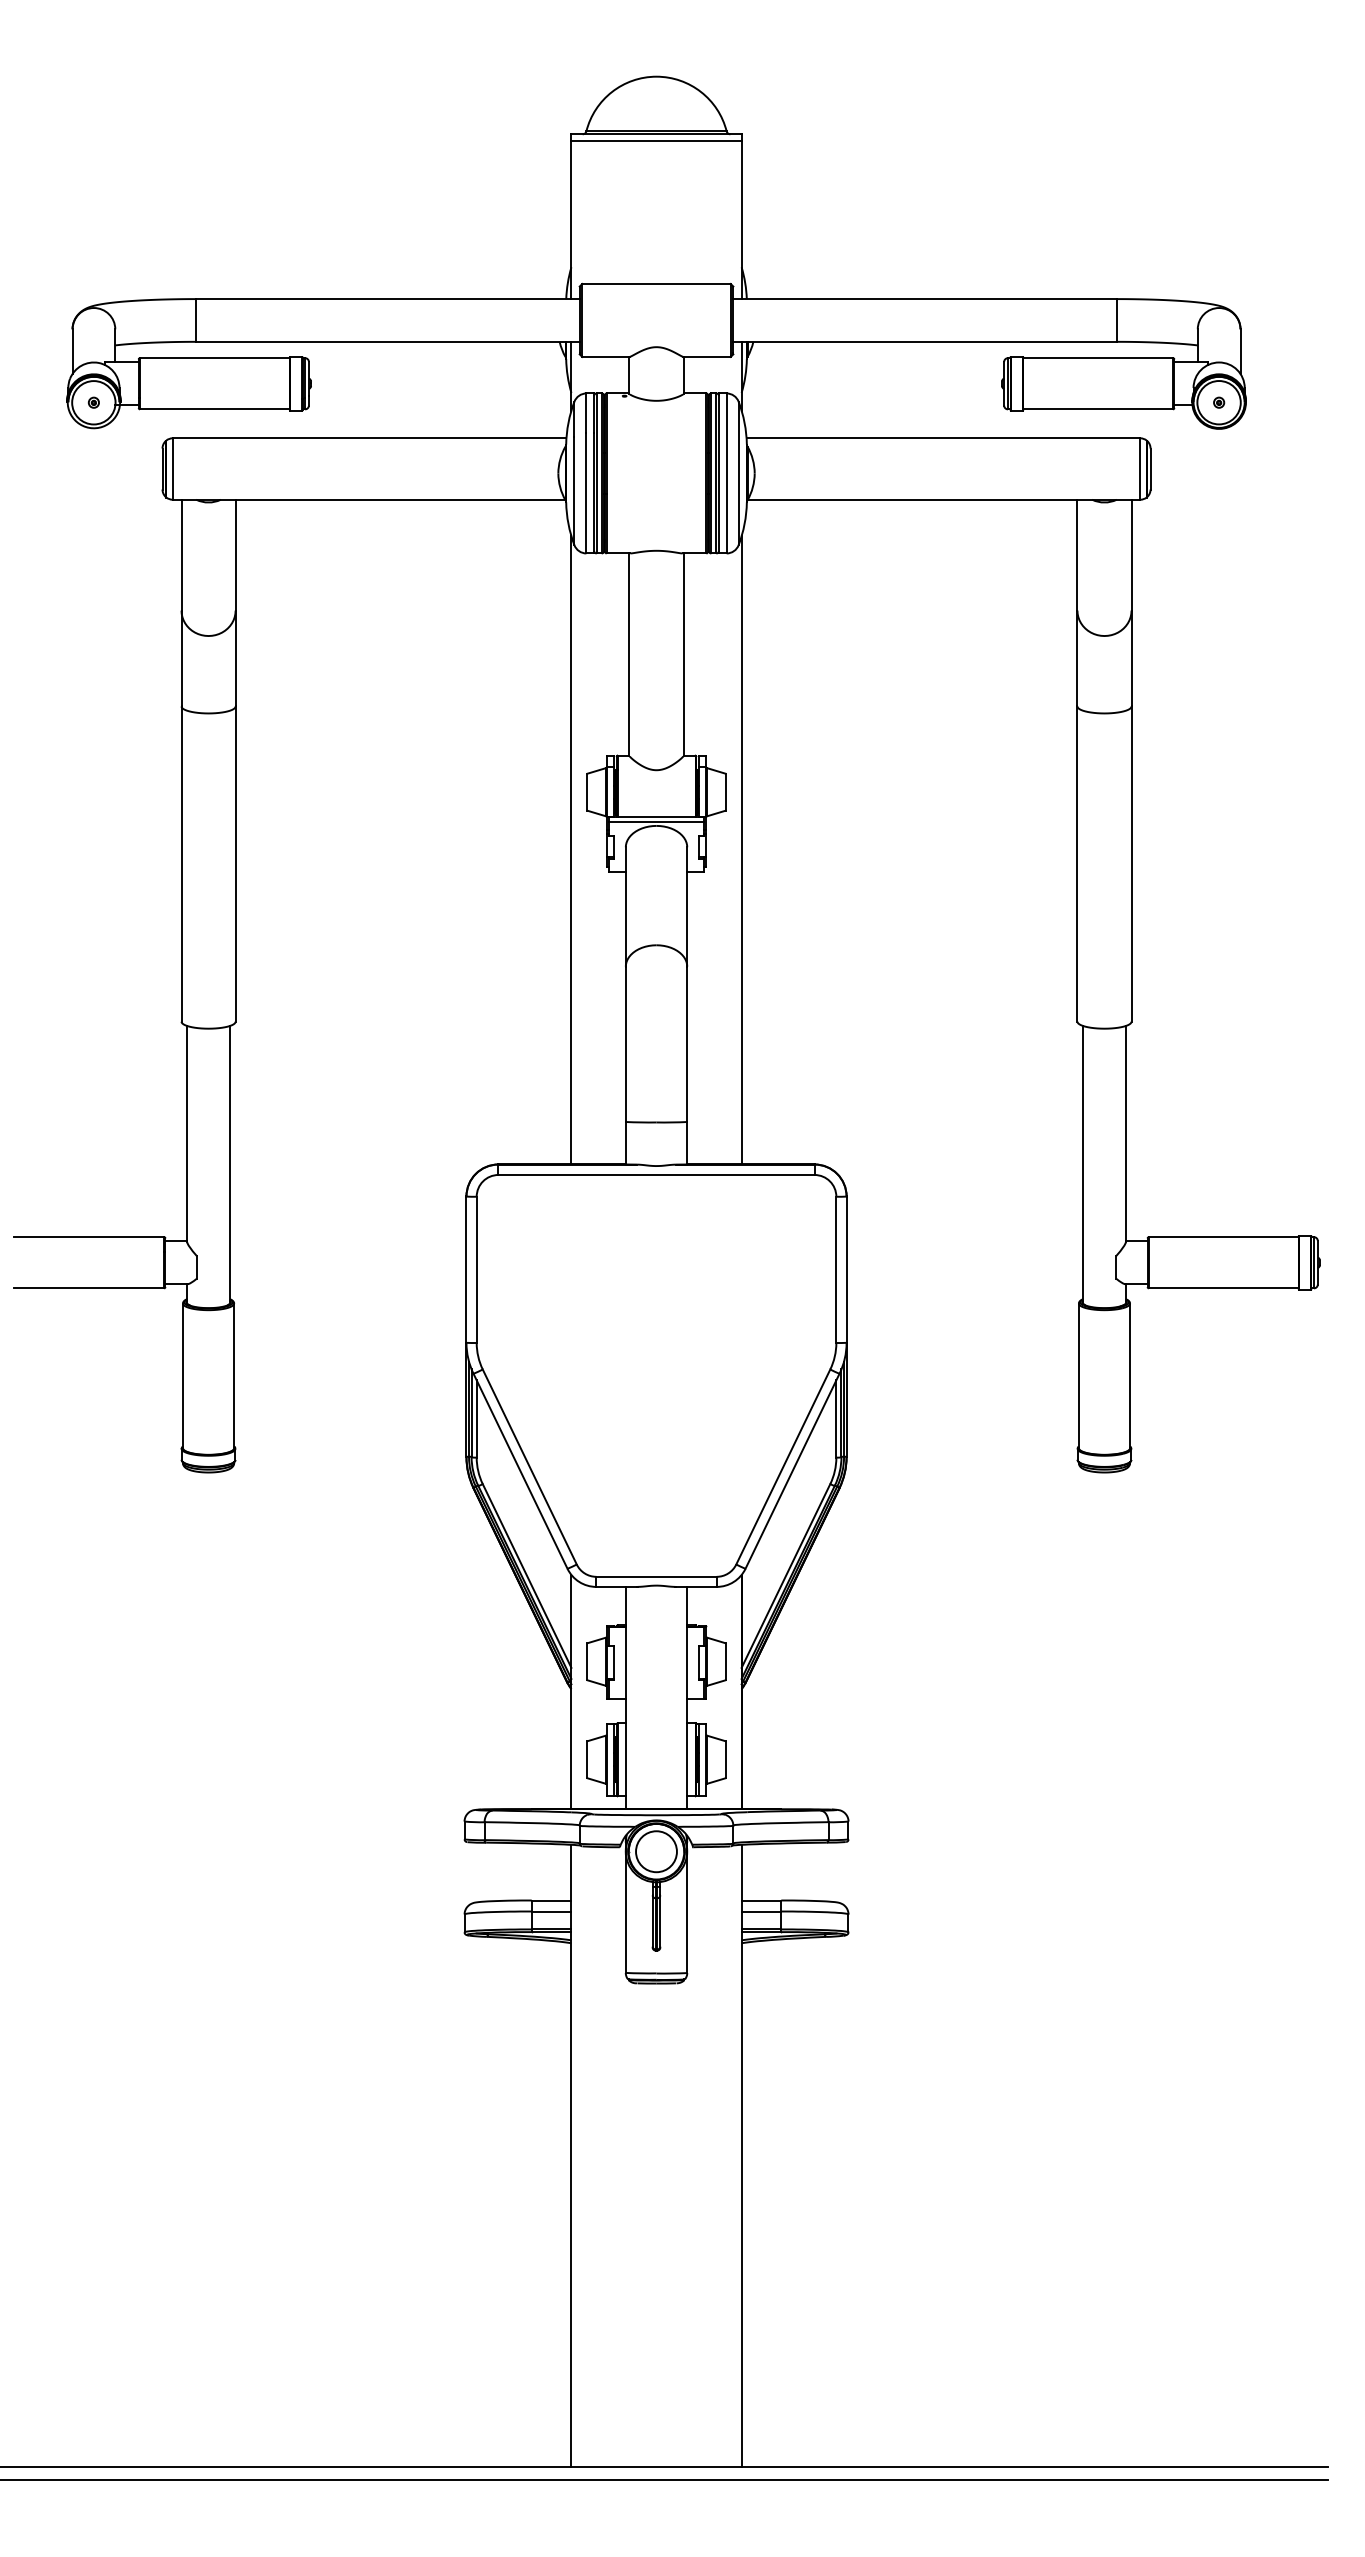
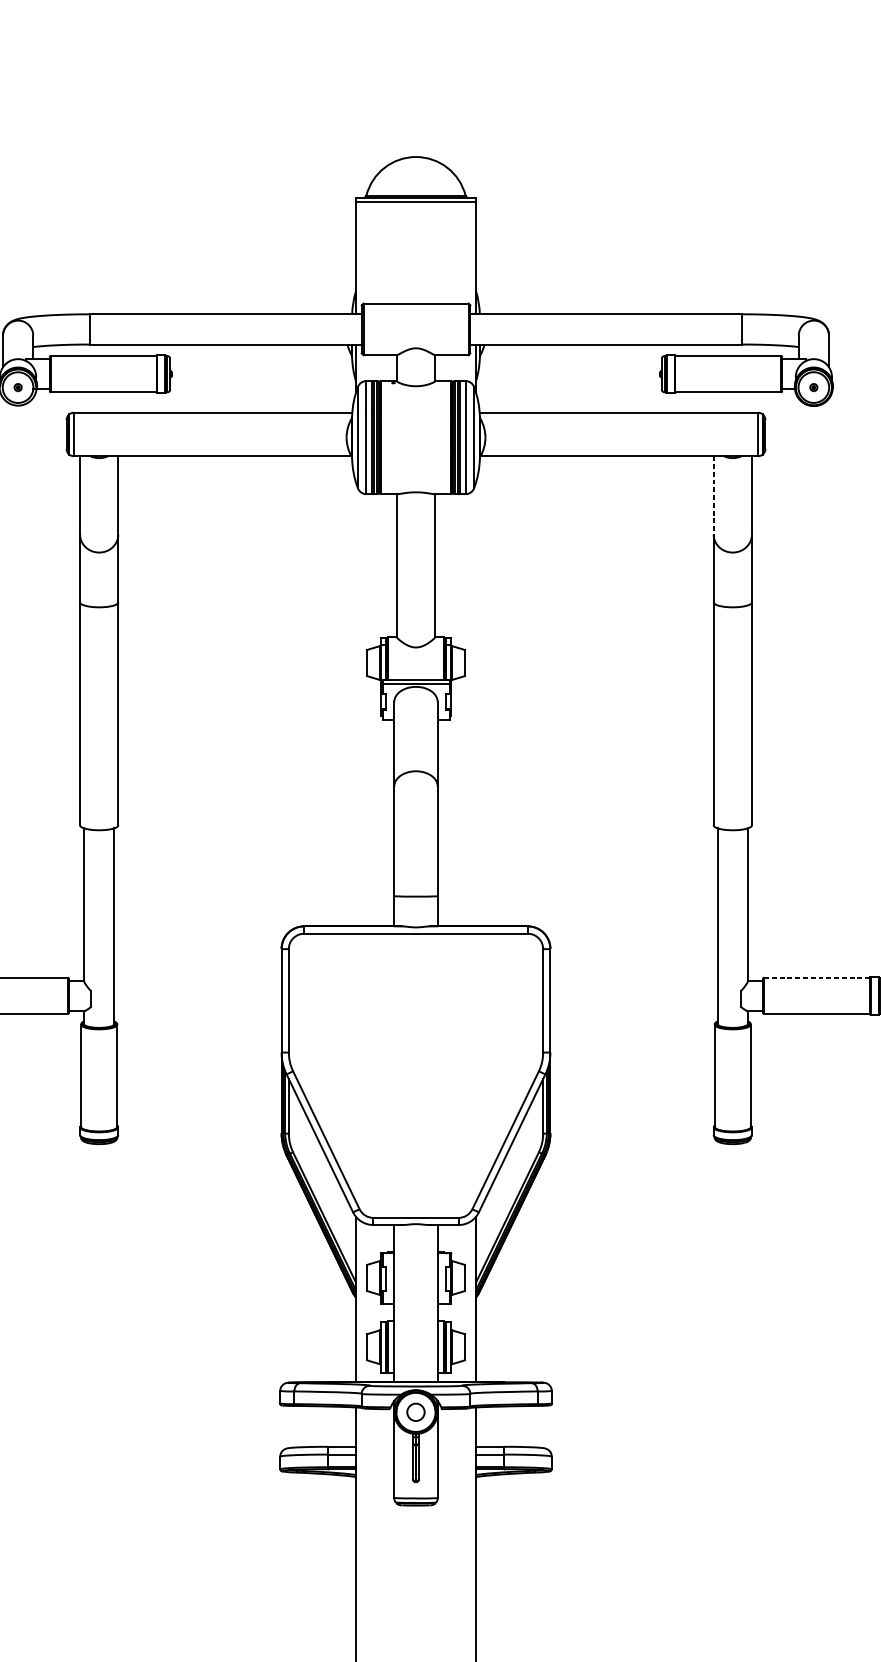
line: (1077, 555) -> (713, 495), solid -> dashed
line: (571, 850) -> (355, 704), removed
line: (741, 850) -> (476, 704), removed
line: (1223, 1237) -> (816, 977), solid -> dashed
circle: (656, 1851) -> (415, 1412), size x0.6

